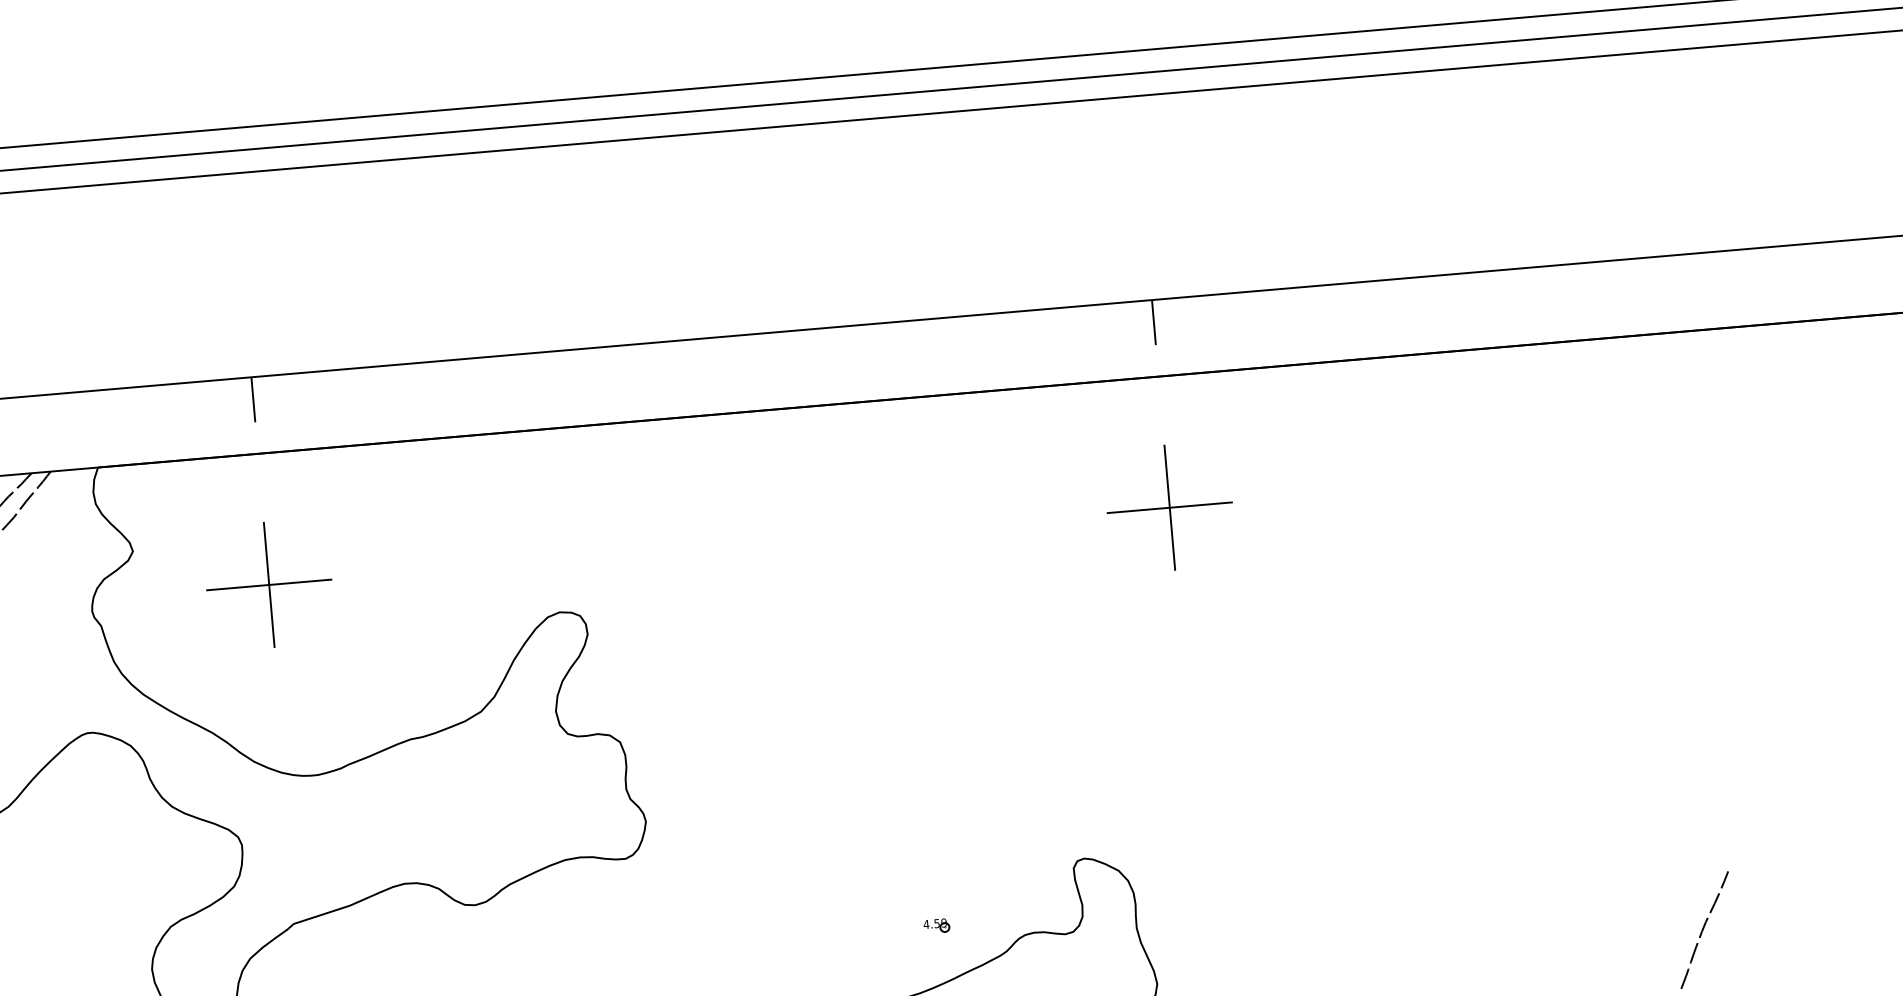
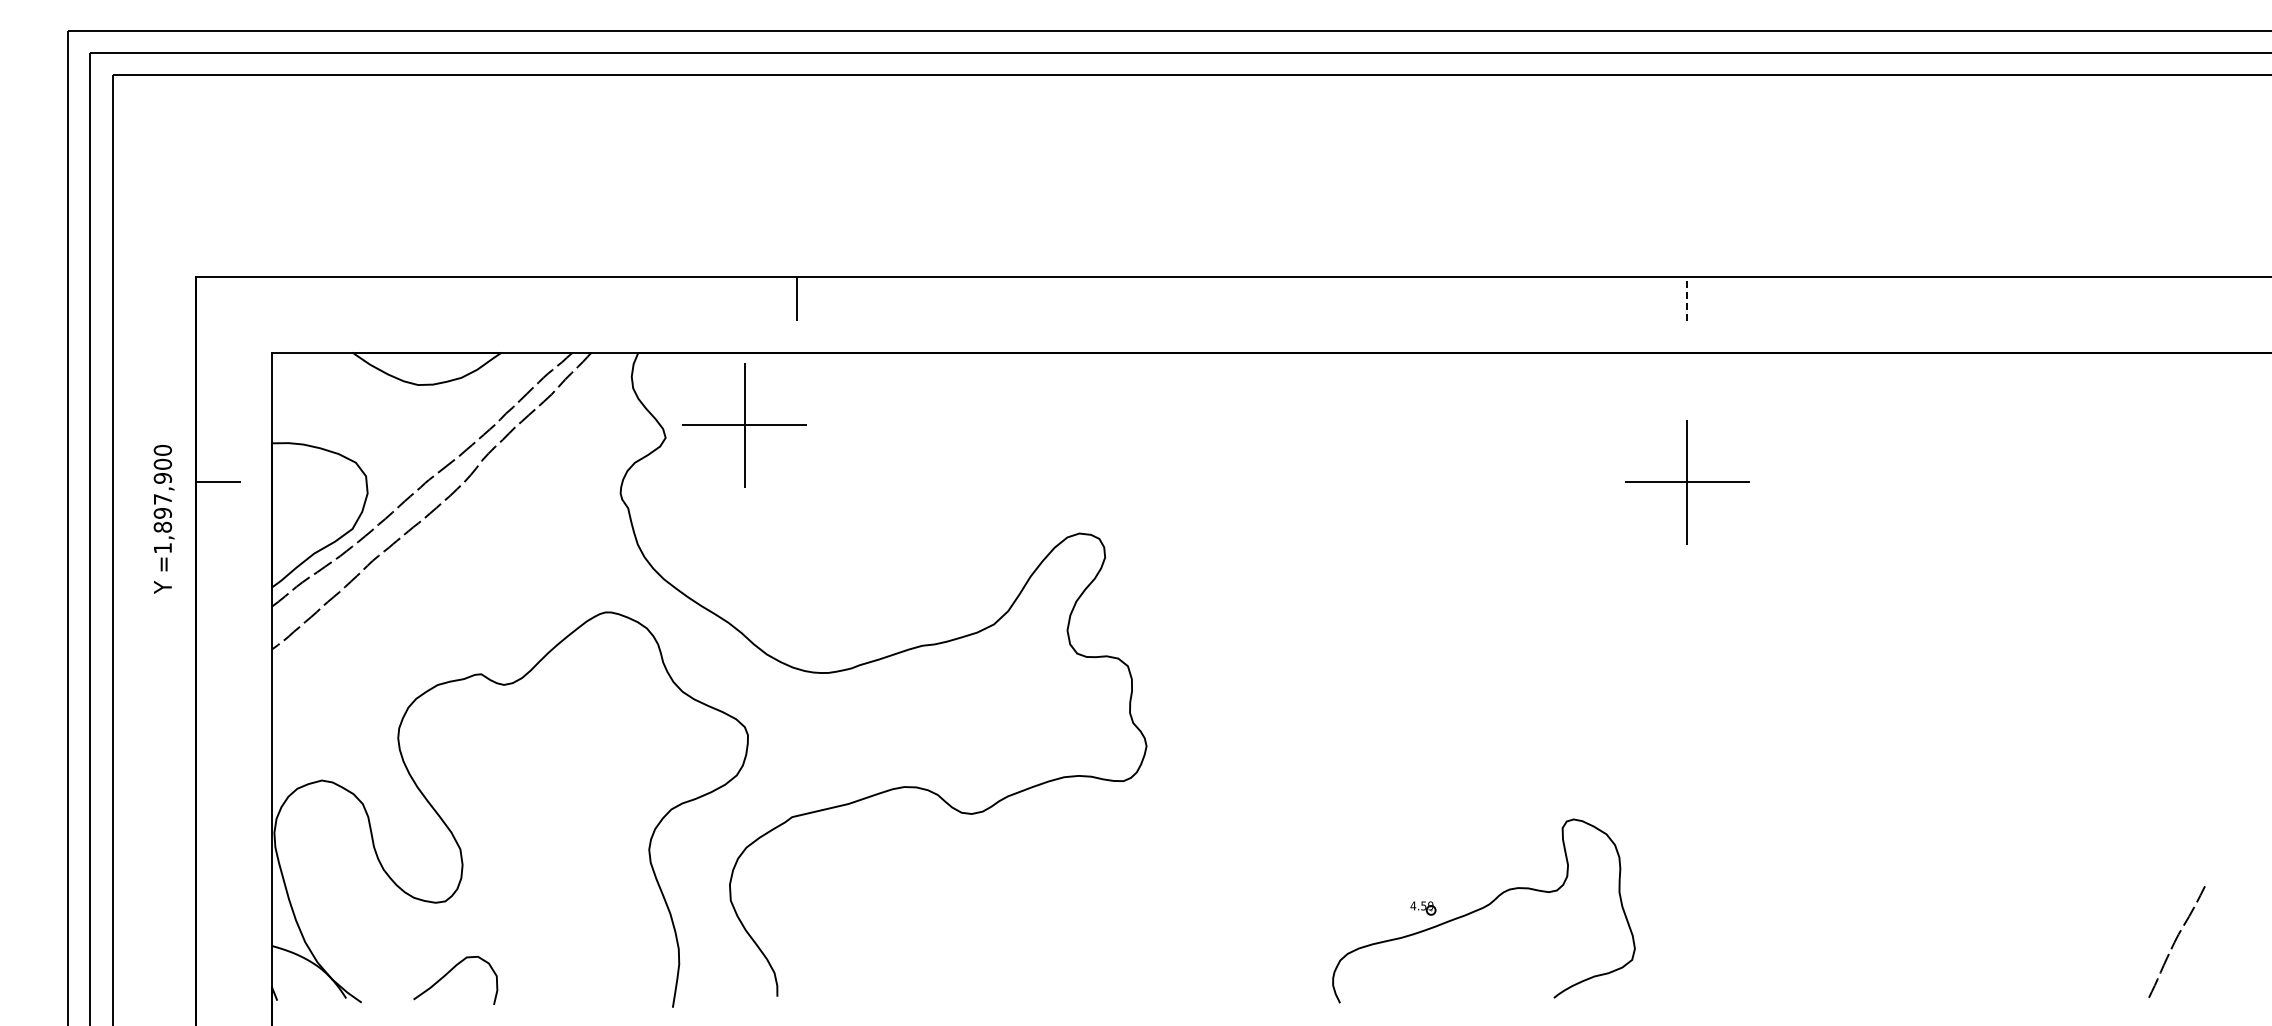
line: (1154, 321) -> (1687, 298), solid -> dashed
part: (269, 585) -> (744, 425), moved
part: (936, 926) -> (1423, 908), moved

